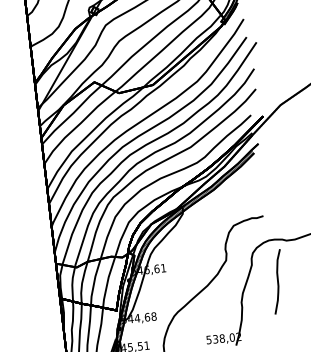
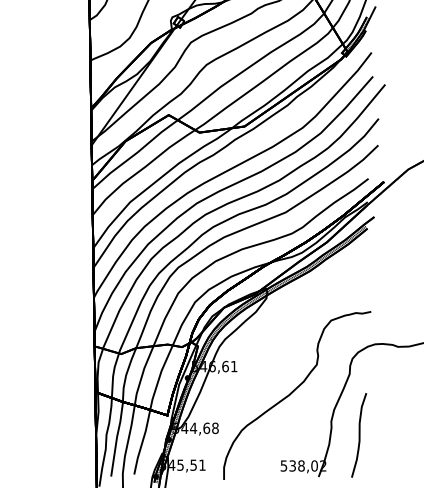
curve: (278, 281) -> (359, 435), moved

